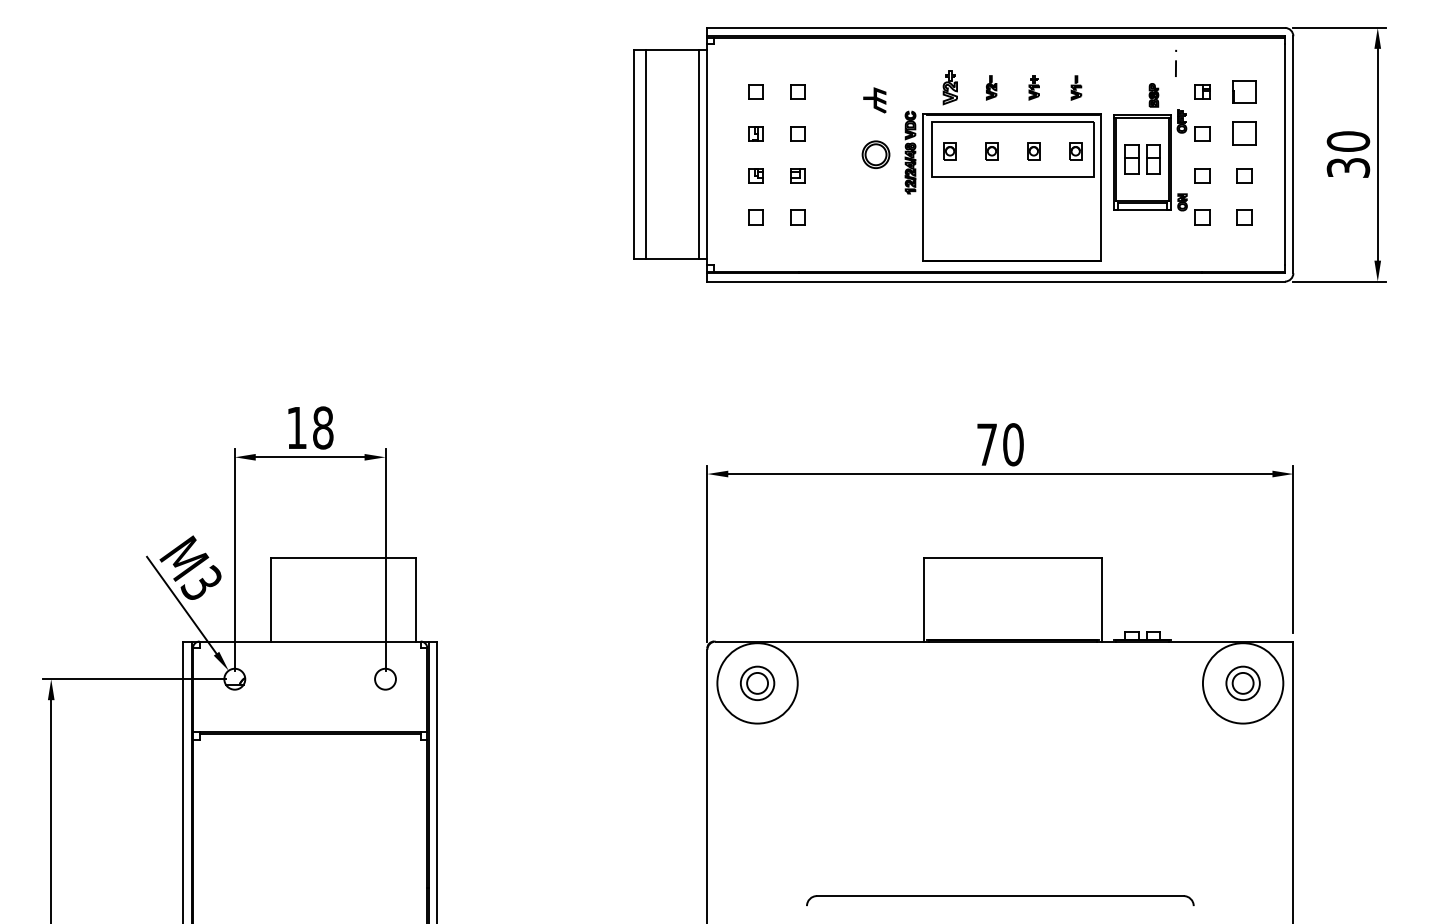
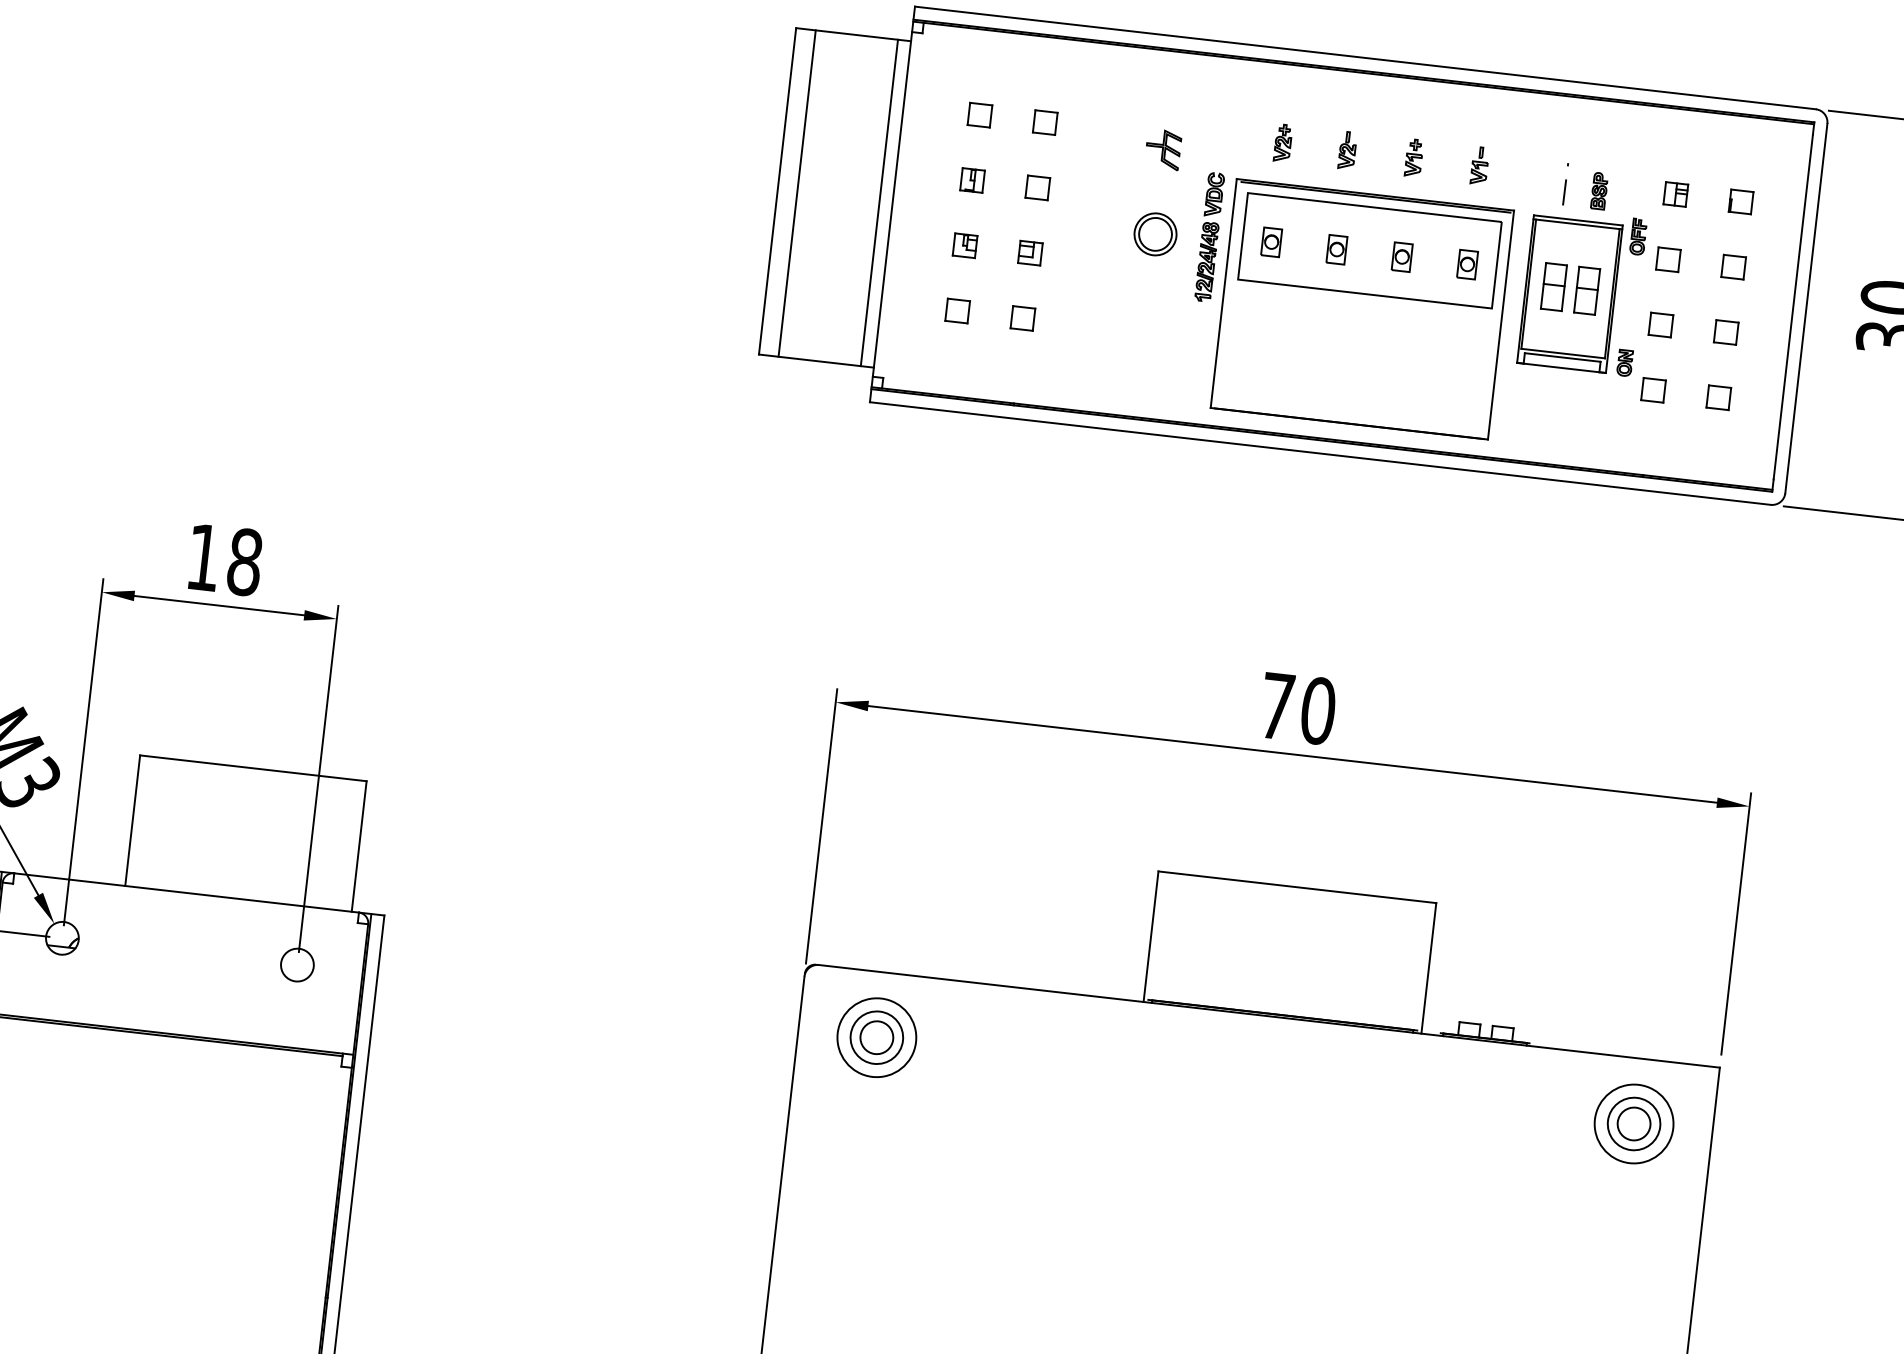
line: (1175, 62) -> (1564, 182), moved
part: (949, 87) -> (1282, 142), size x0.71
part: (1244, 91) -> (1741, 201), size x0.62
part: (1244, 133) -> (1733, 266), size x0.62
circle: (757, 683) -> (876, 1037), size x0.62
circle: (1243, 683) -> (1634, 1124), size x0.62

